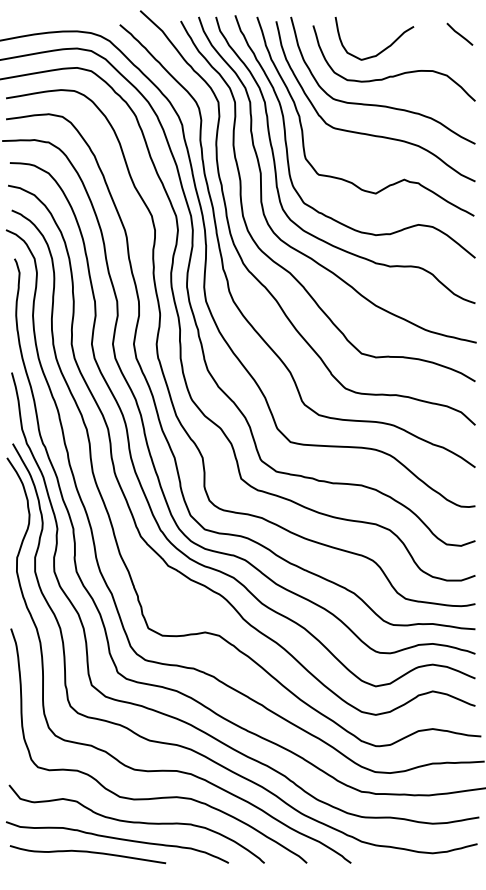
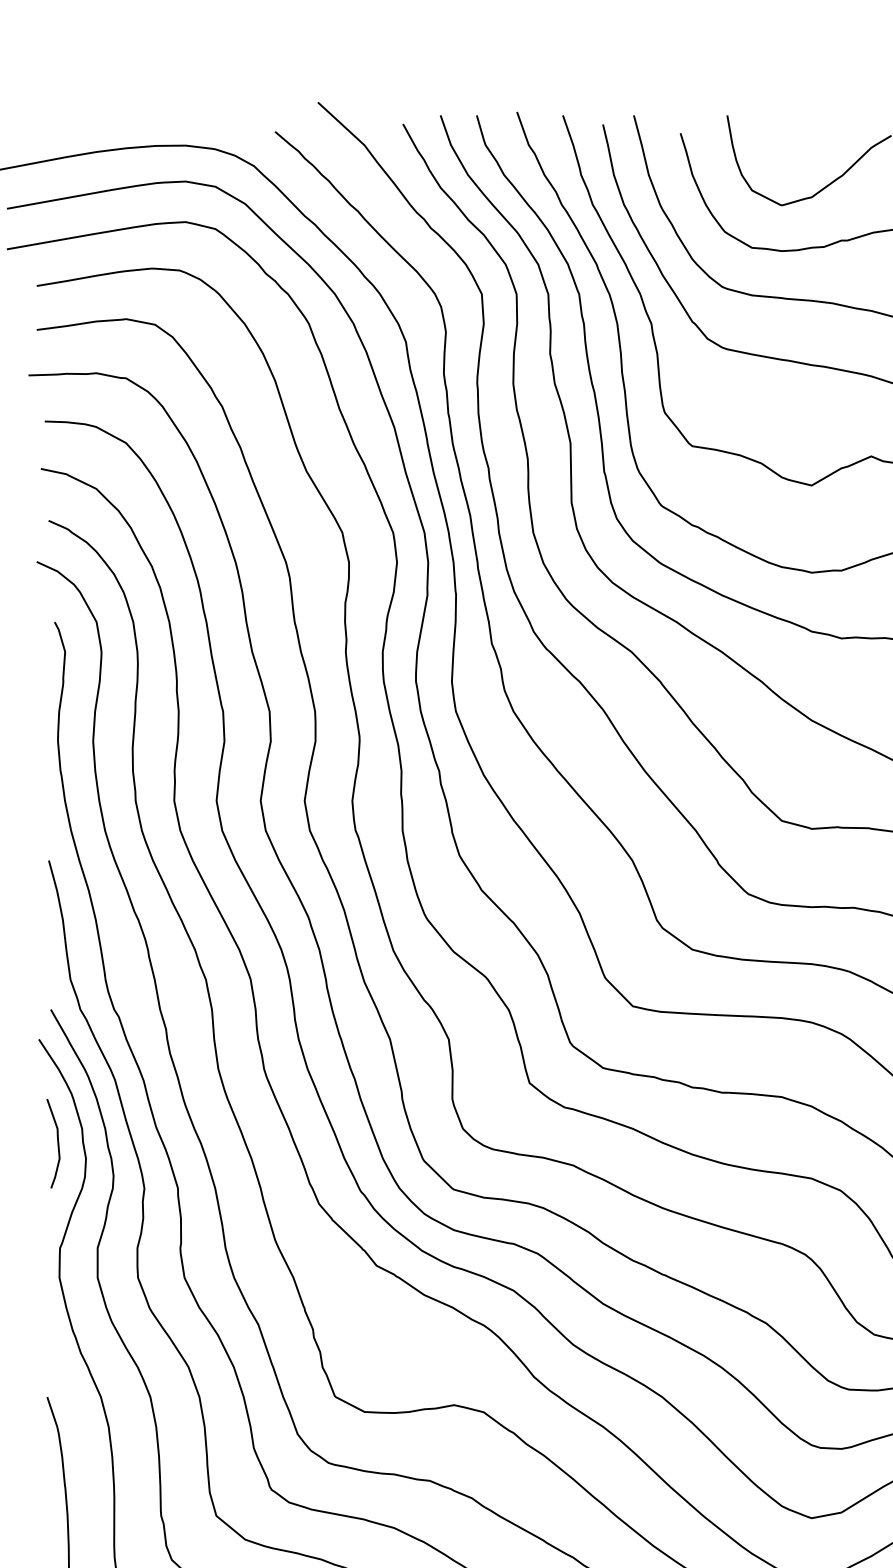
curve: (15, 507) -> (56, 1143), added

